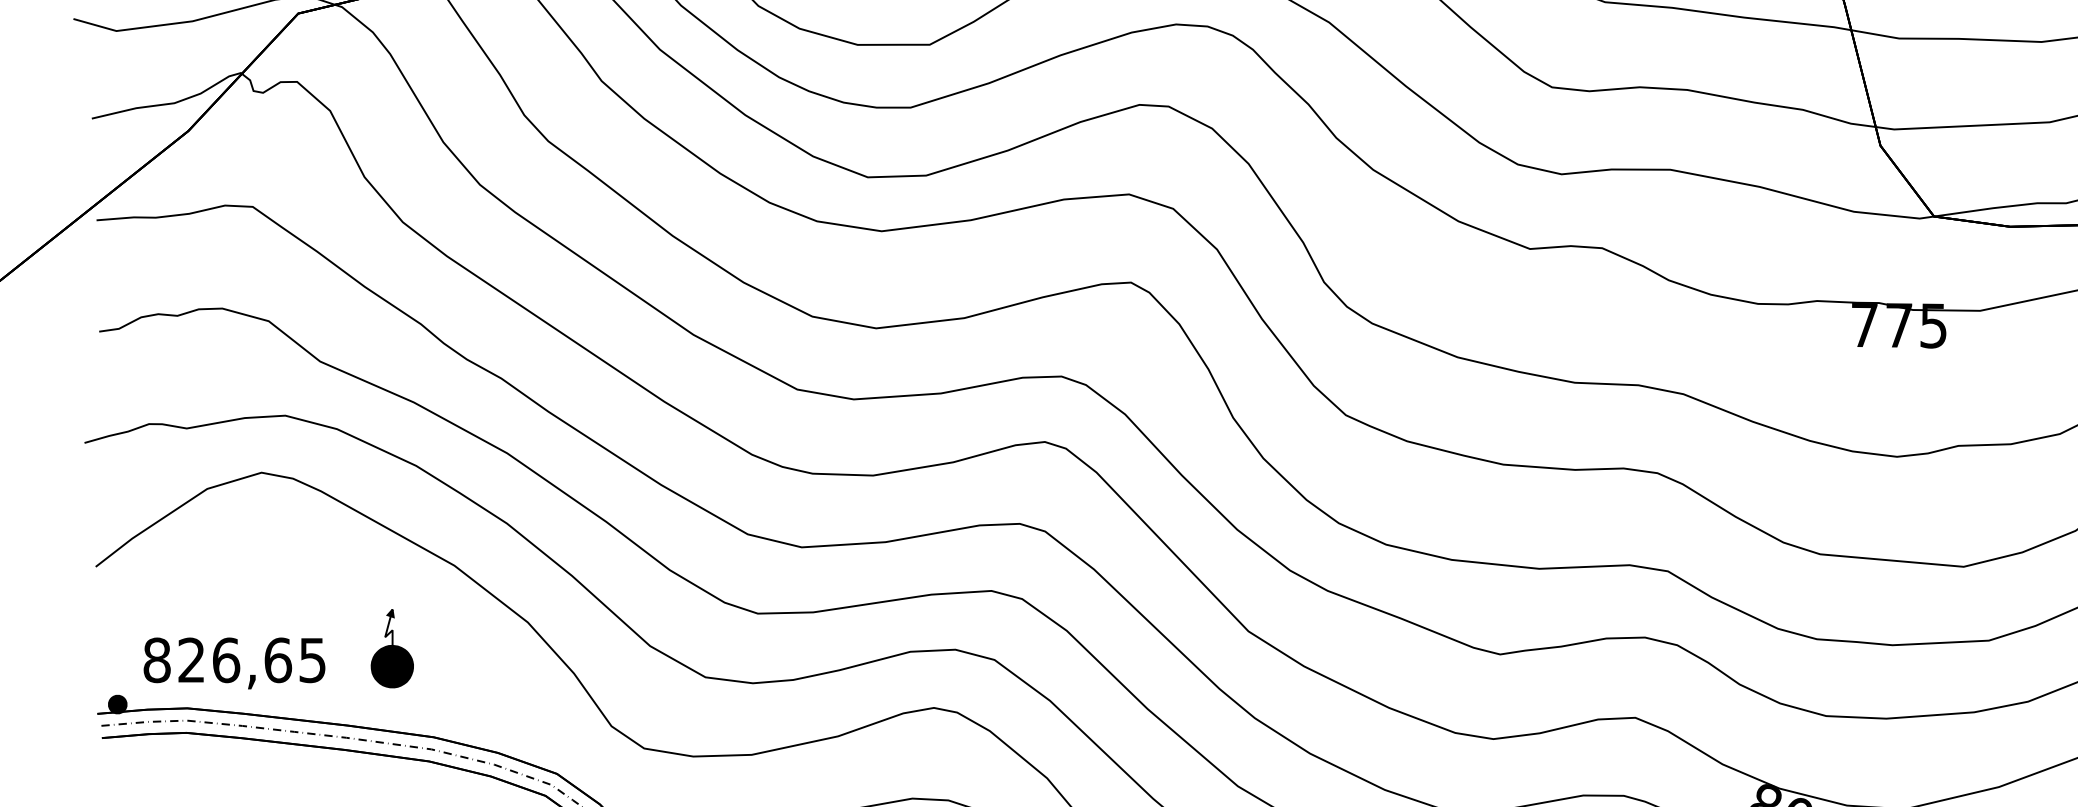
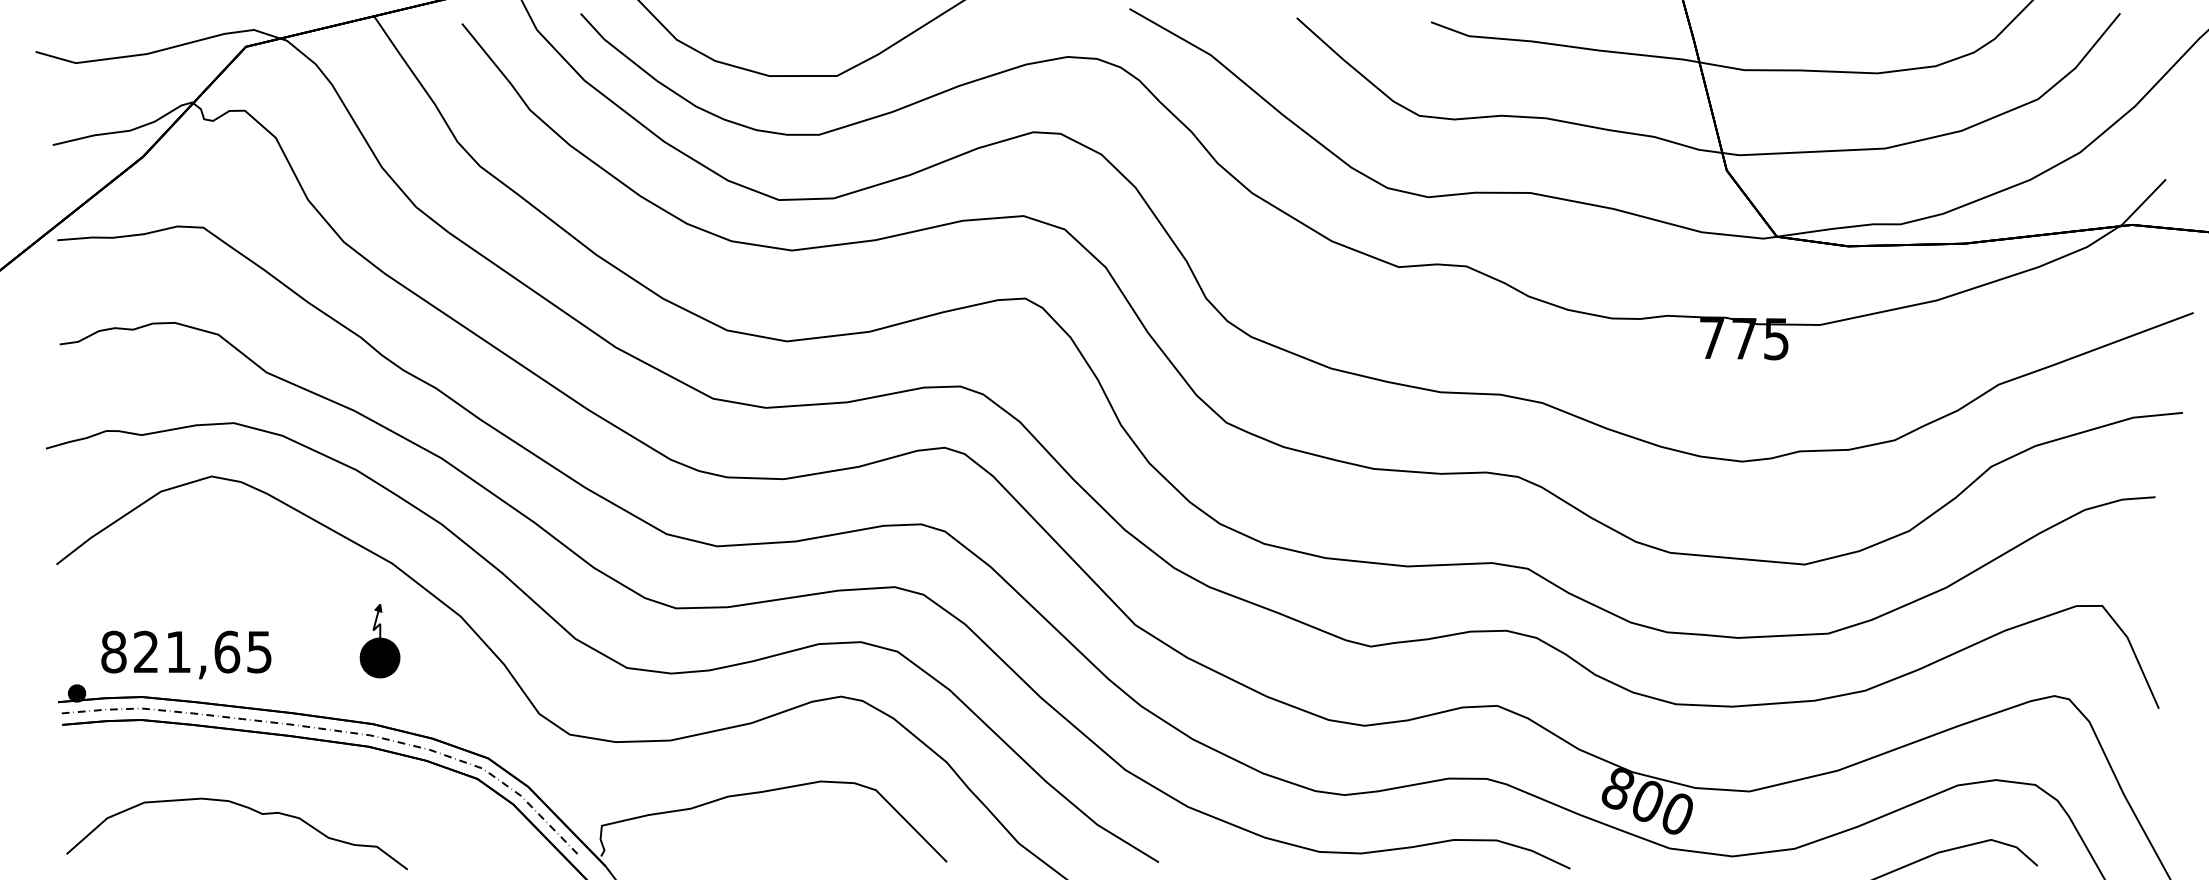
part: (391, 649) -> (379, 641), moved
text: (226, 659) -> (178, 651), 826,65 -> 821,65

